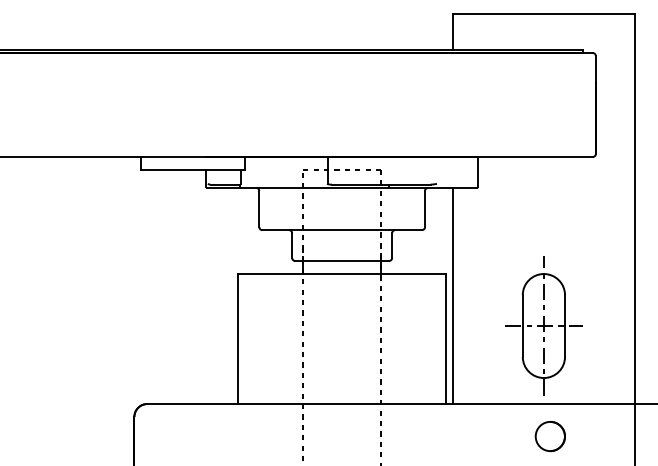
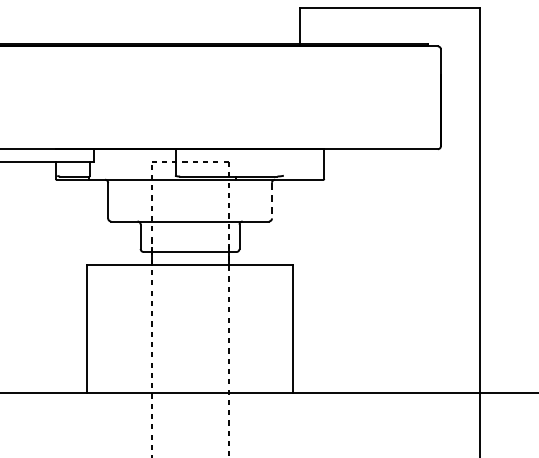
line: (425, 209) -> (272, 201), solid -> dashed
line: (452, 295) -> (299, 286), removed
part: (543, 325) -> (389, 315), removed
circle: (549, 436) -> (395, 425), removed

